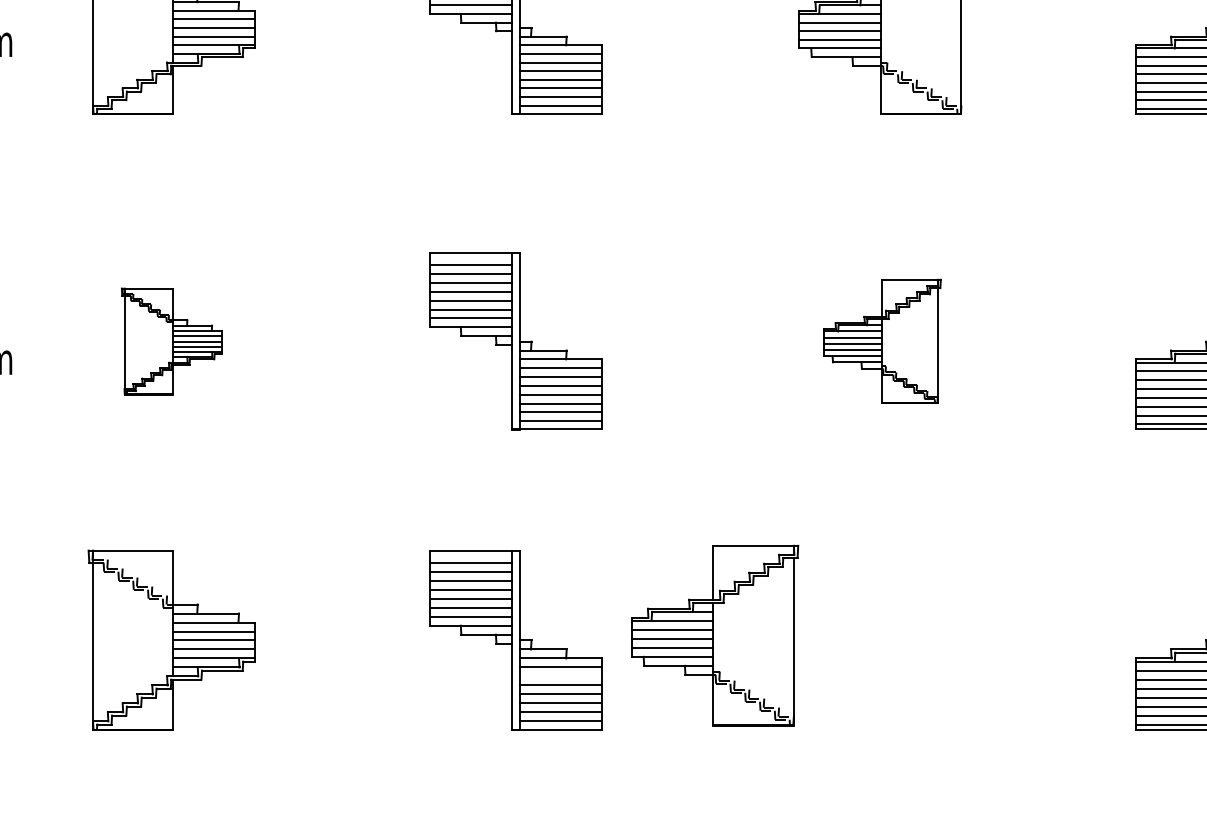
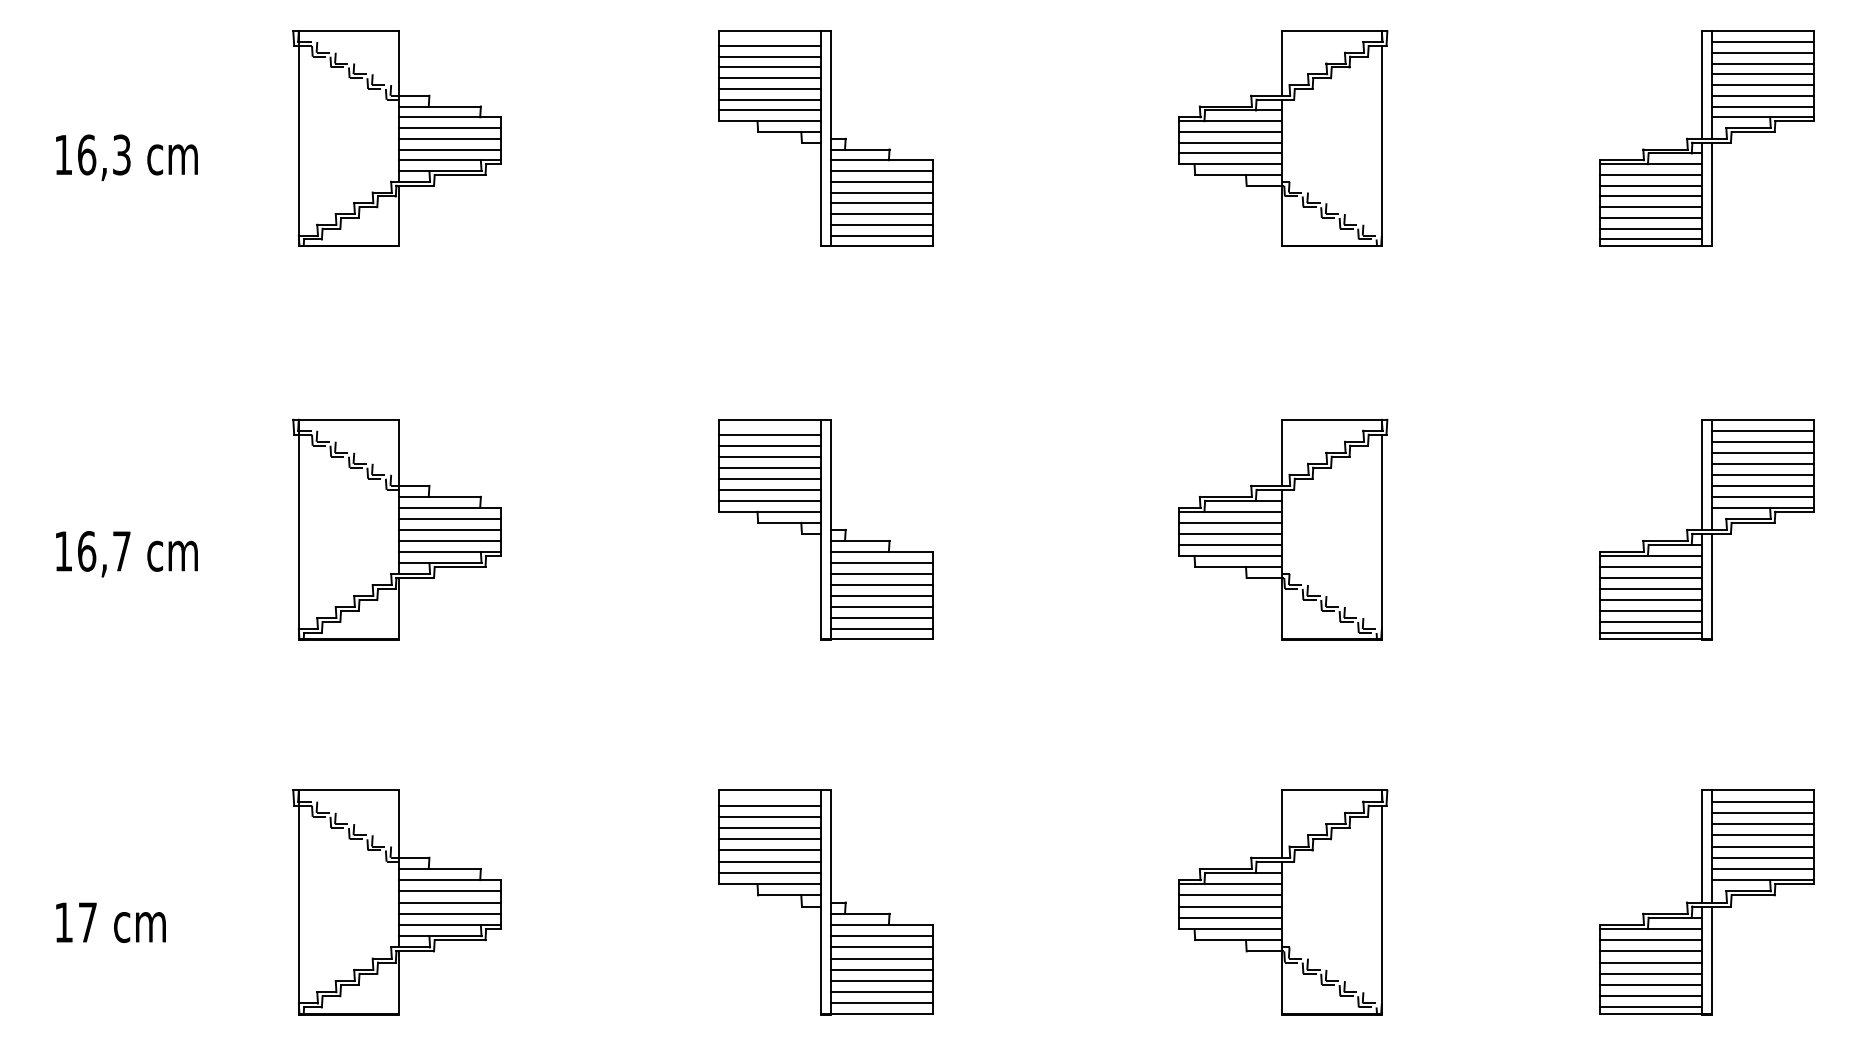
part: (171, 341) -> (396, 529), size x1.67
part: (882, 341) -> (1283, 529), size x1.43
part: (714, 635) -> (1283, 902), moved
line: (561, 676) -> (882, 947), added

